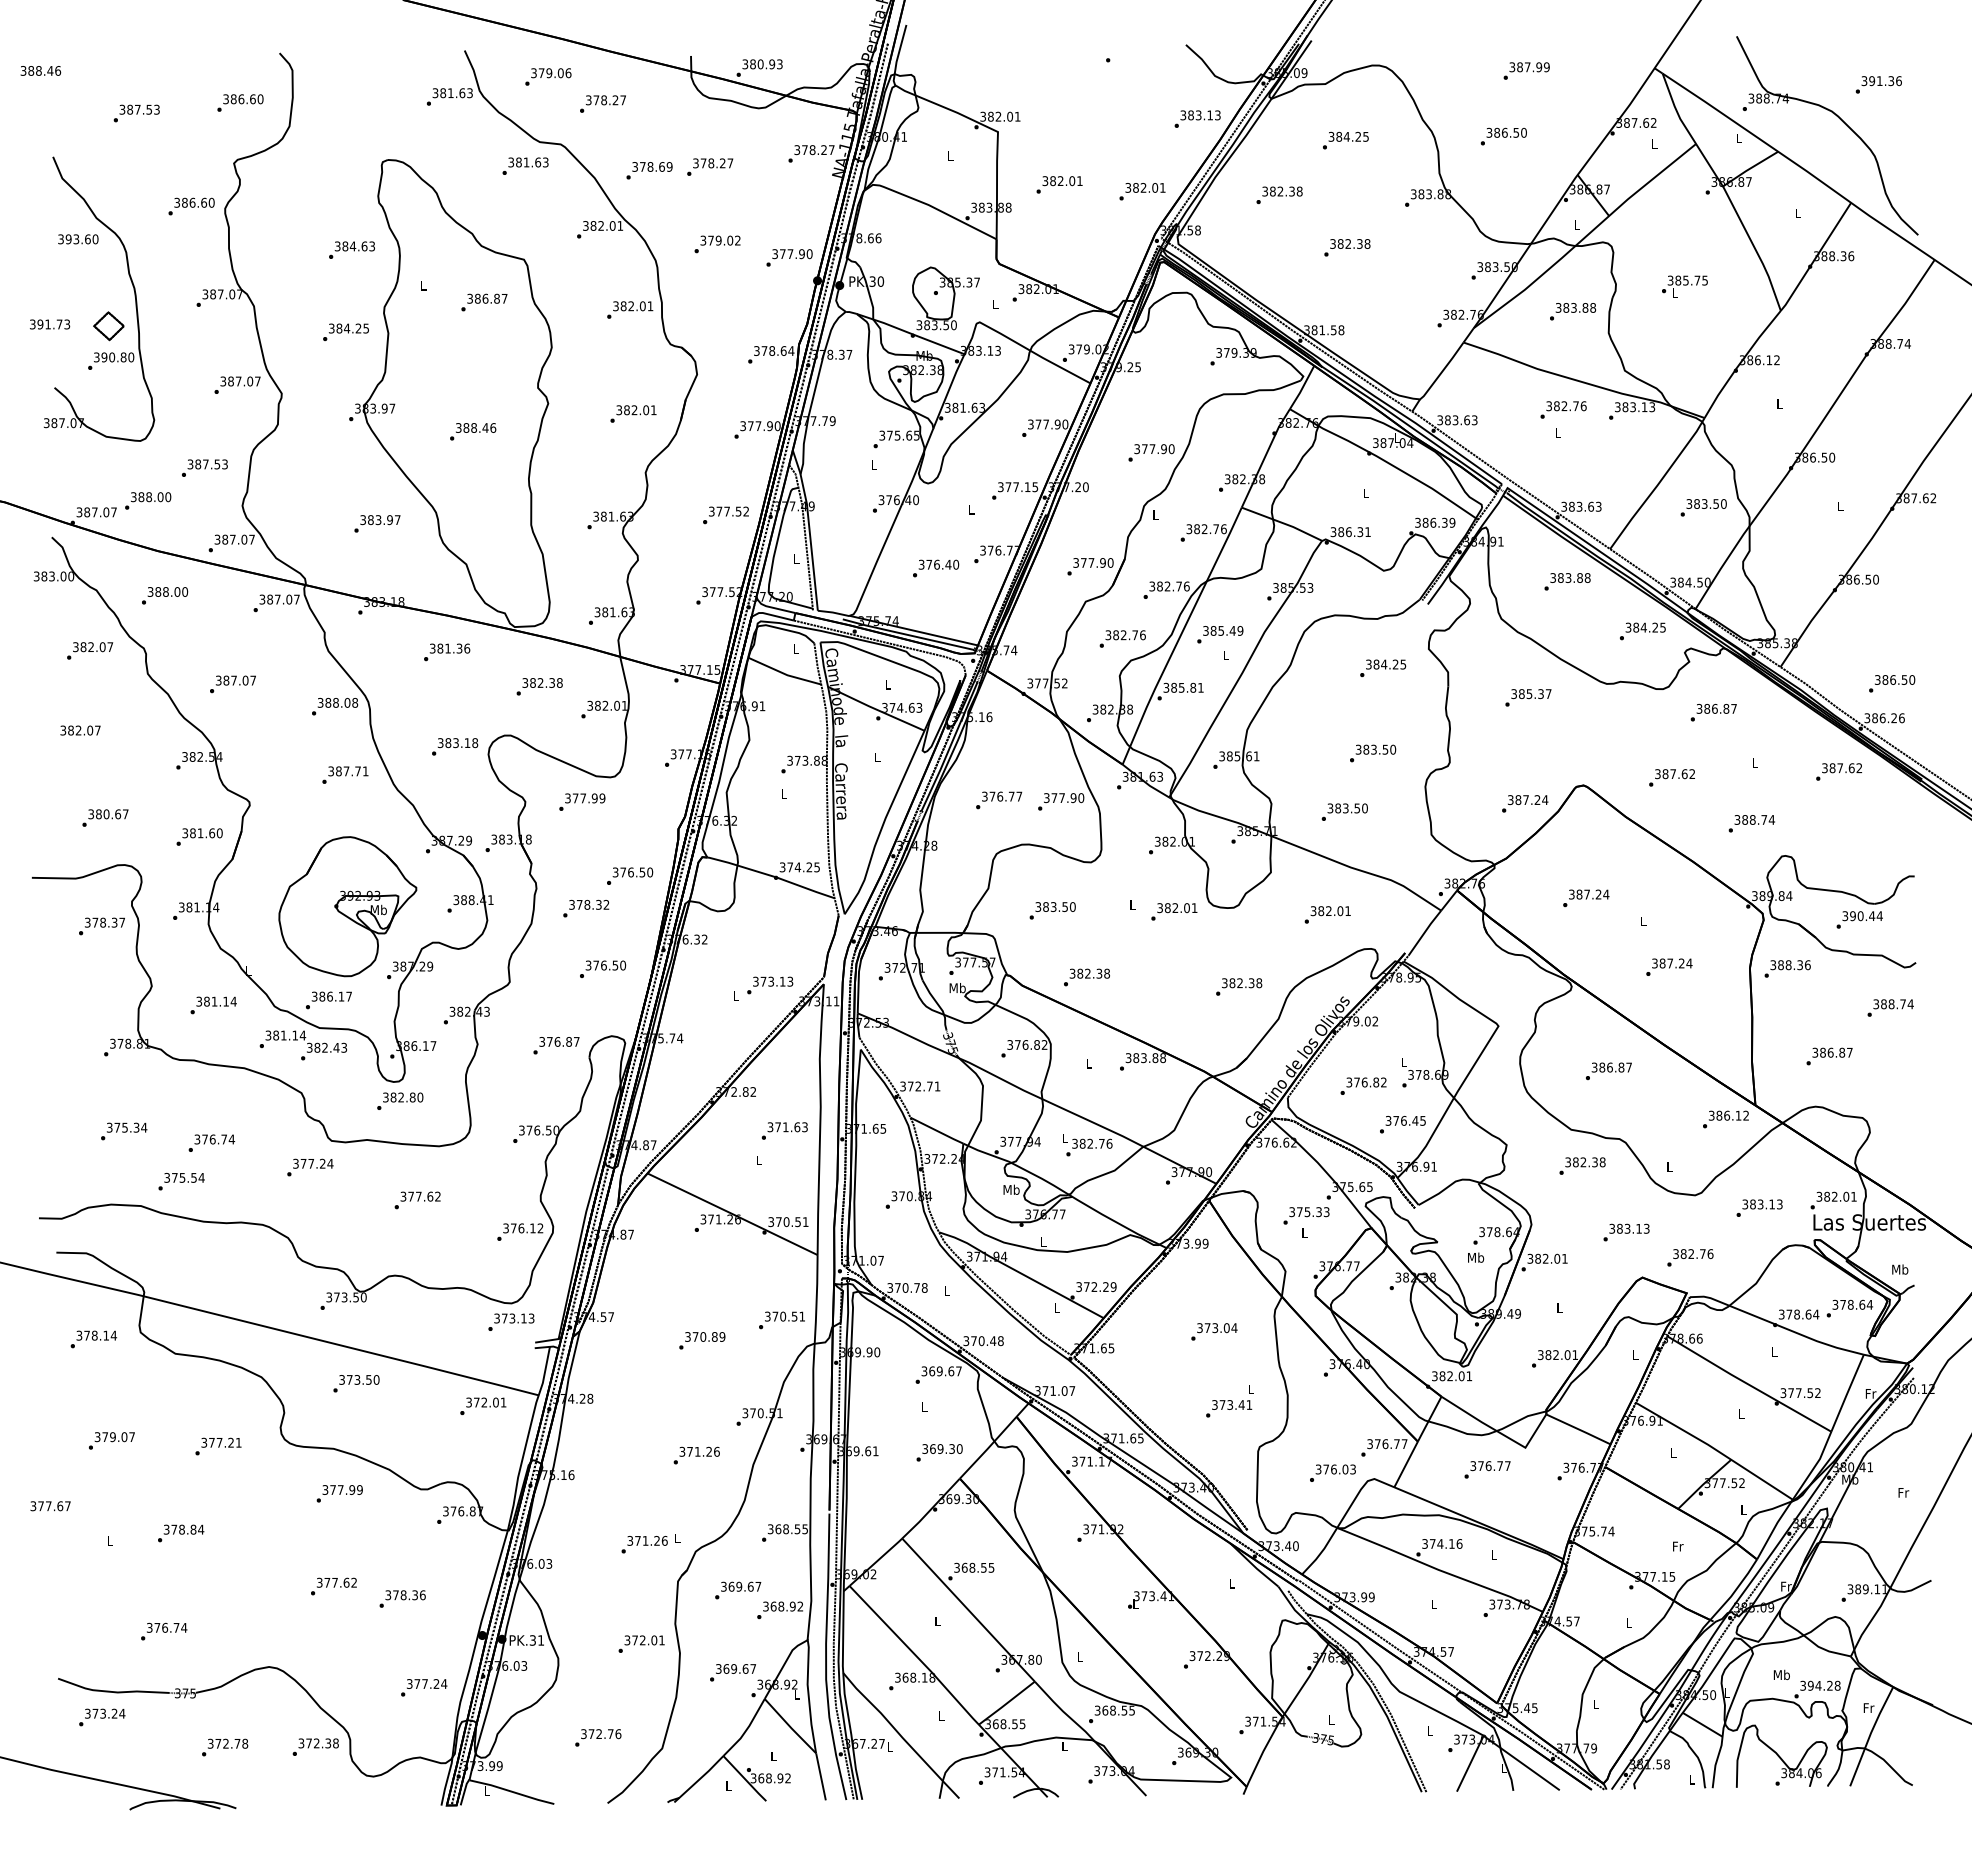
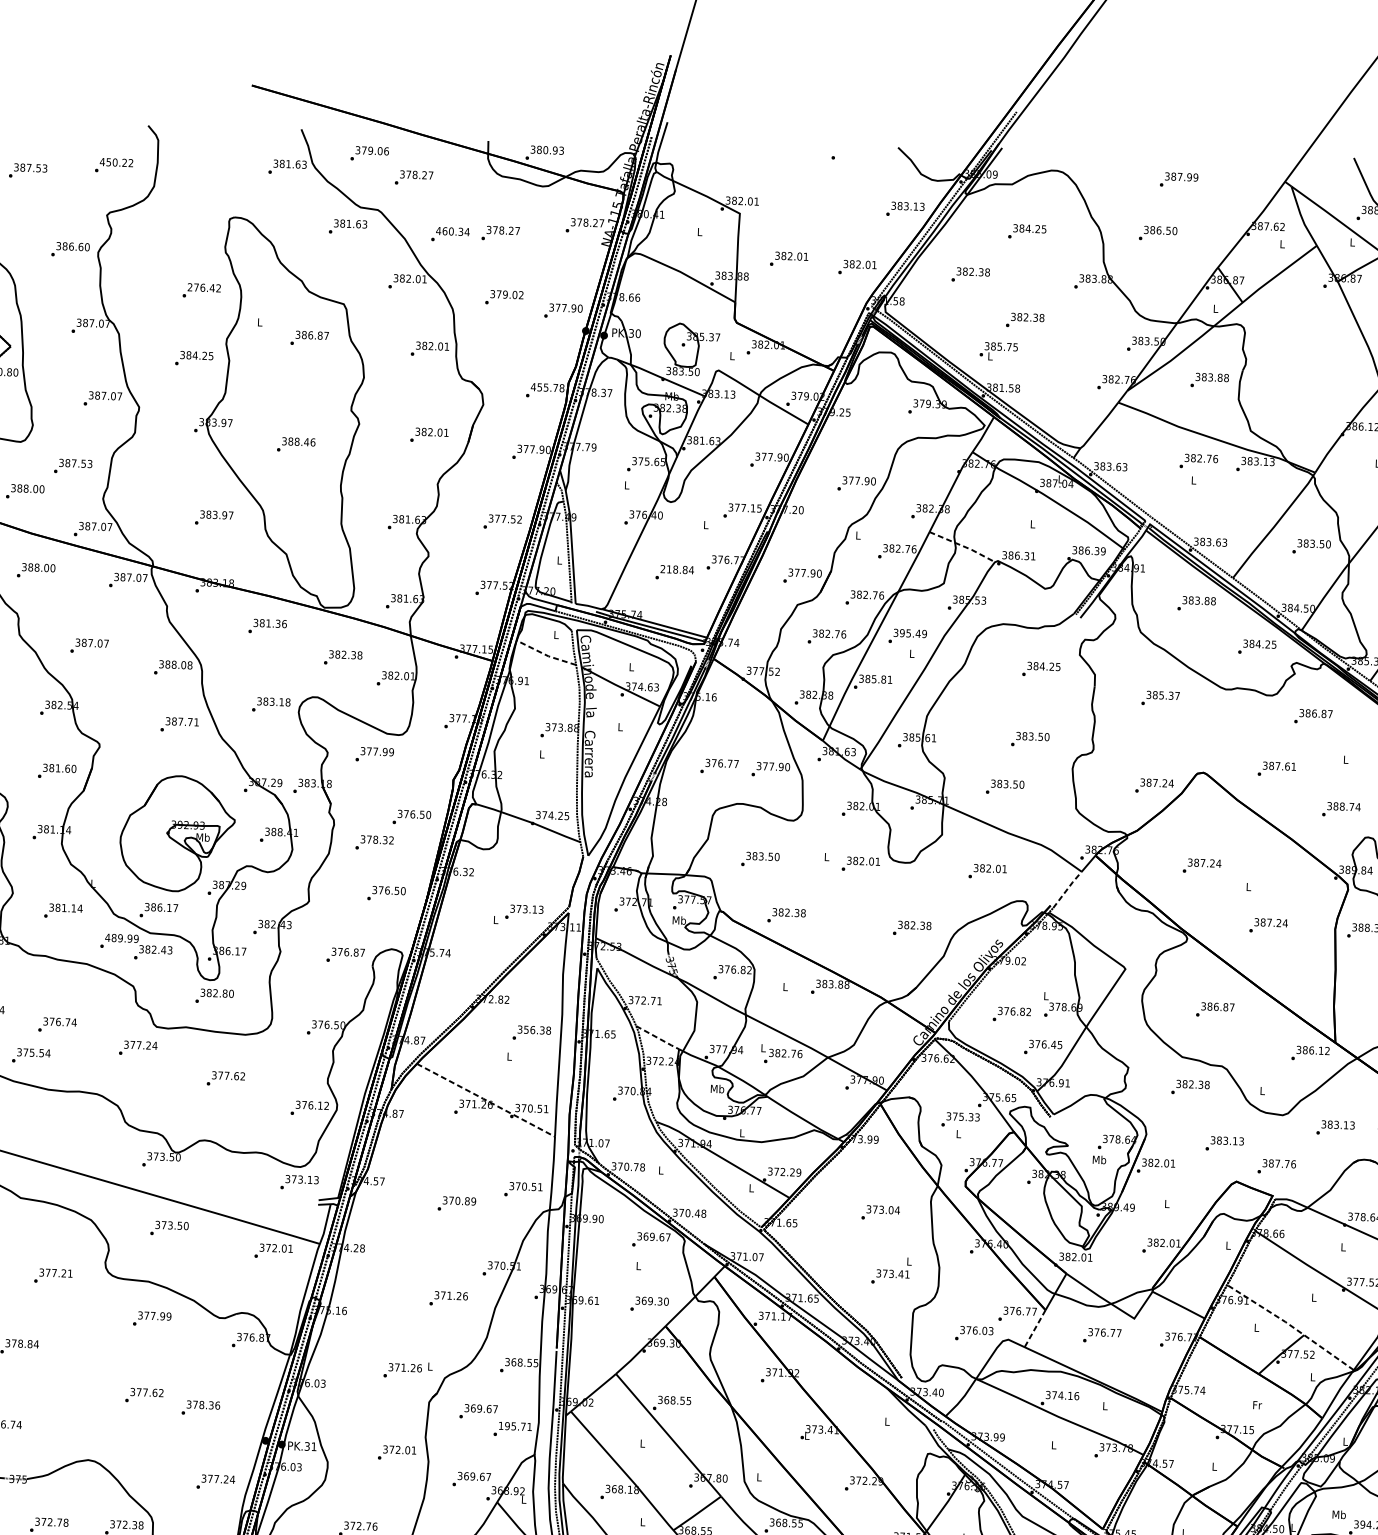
text: (242, 99) -> (116, 162), 386.60 -> 450.22
text: (652, 166) -> (453, 231), 378.69 -> 460.34
text: (354, 246) -> (204, 287), 384.63 -> 276.42
text: (1684, 286) -> (998, 351), moved
text: (773, 350) -> (547, 387), 378.64 -> 455.78
line: (1283, 523) -> (963, 546), solid -> dashed
text: (938, 564) -> (676, 569), 376.40 -> 218.84
text: (1213, 630) -> (902, 632), 385.49 -> 395.49
line: (783, 673) -> (545, 654), solid -> dashed
text: (1692, 773) -> (1293, 766), 387.62 -> 387.61
line: (1424, 932) -> (1067, 889), solid -> dashed
text: (285, 1035) -> (121, 938), 381.14 -> 489.99
text: (791, 1127) -> (537, 1030), 371.63 -> 356.38
line: (937, 1131) -> (658, 1038), solid -> dashed
line: (732, 1214) -> (485, 1100), solid -> dashed
text: (1691, 1253) -> (1277, 1163), 382.76 -> 387.76
line: (1714, 1449) -> (1290, 1326), solid -> dashed
line: (1406, 1464) -> (1035, 1328), solid -> dashed
text: (1786, 1586) -> (1345, 1441), Fr -> L
text: (782, 1606) -> (514, 1426), 368.92 -> 195.71

